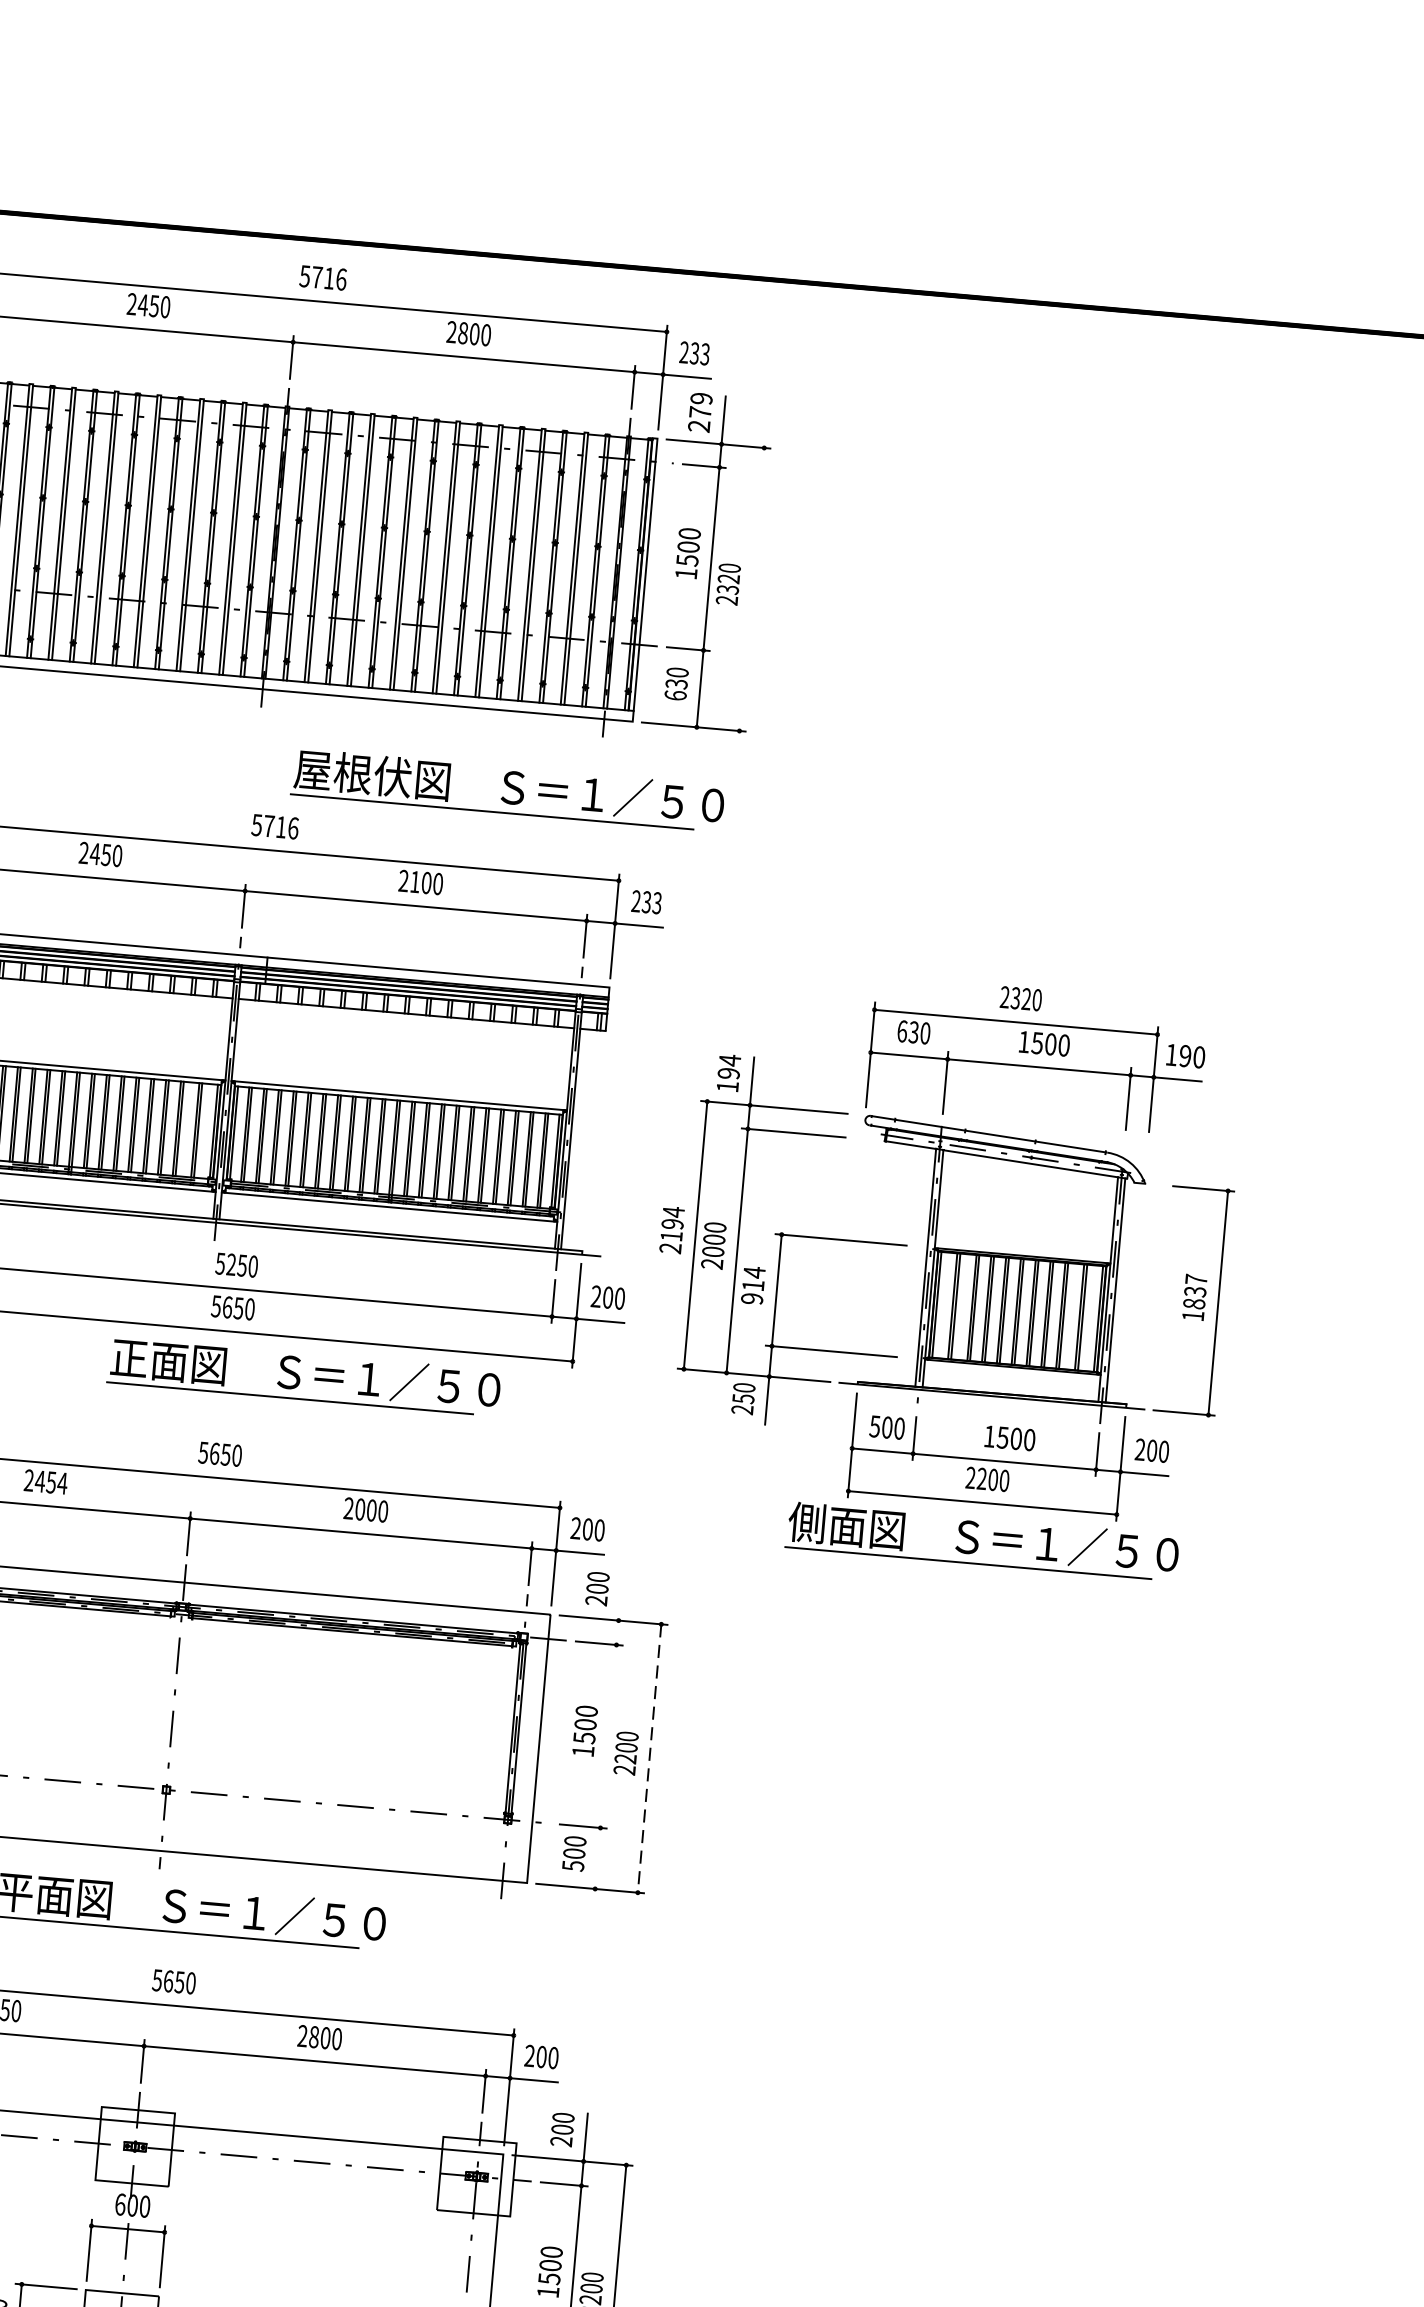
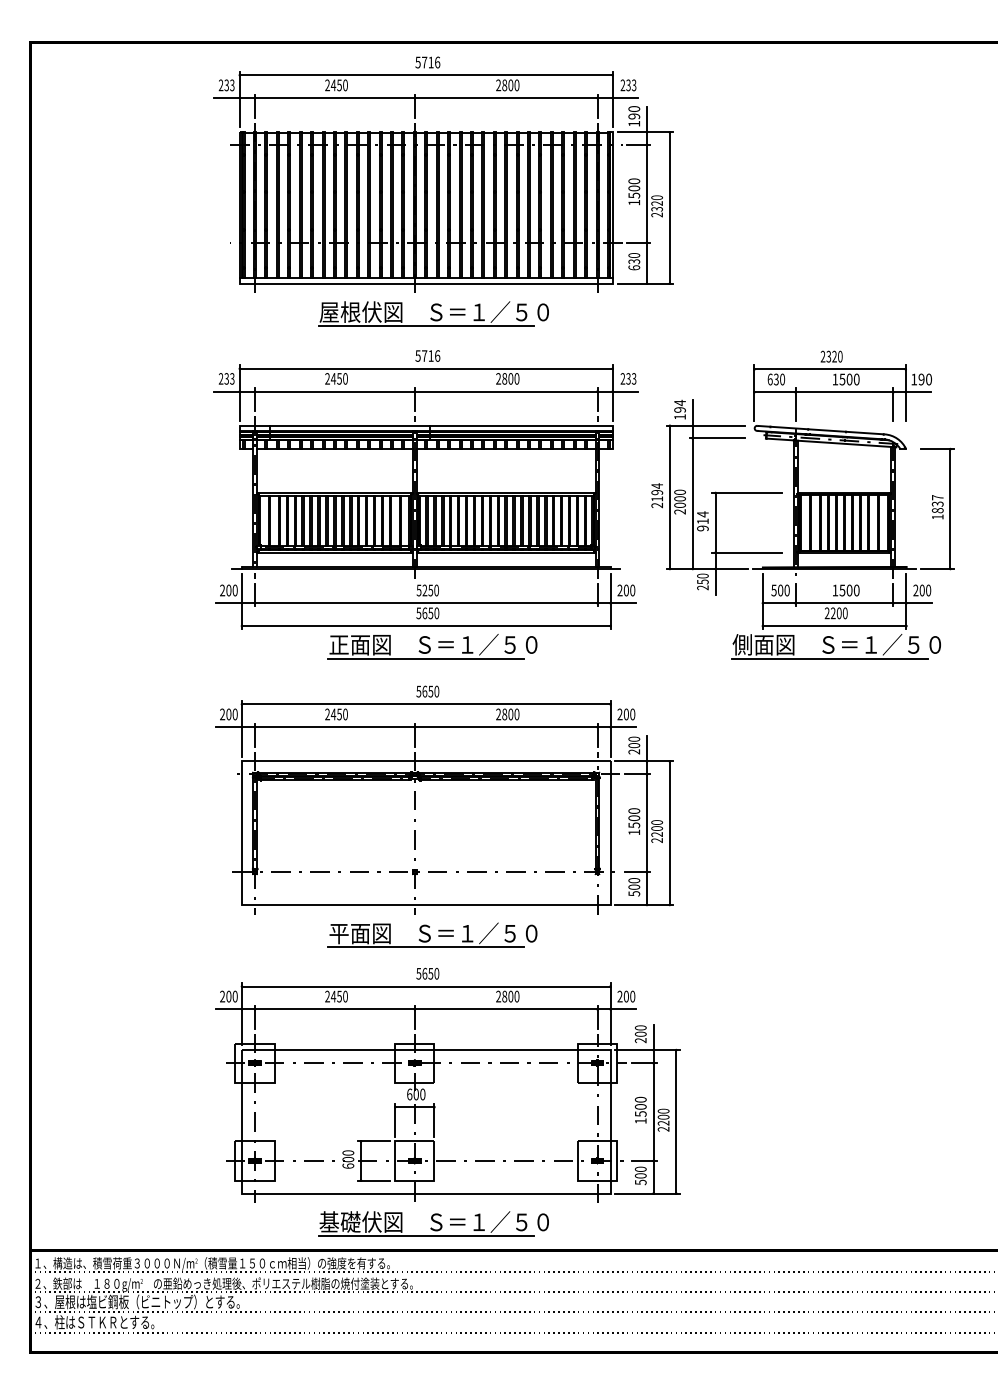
text: (700, 412) -> (634, 116), 279 -> 190
line: (751, 588) -> (669, 207), added
part: (507, 789) -> (433, 313), moved
text: (414, 881) -> (504, 378), 2100 -> 2800
part: (942, 1270) -> (802, 504), moved
part: (303, 1376) -> (432, 646), moved
text: (62, 1483) -> (345, 714), 2454 -> 2450
text: (359, 1509) -> (504, 714), 2000 -> 2800
line: (608, 1729) -> (646, 819), added
line: (648, 1759) -> (669, 833), dashed -> solid

